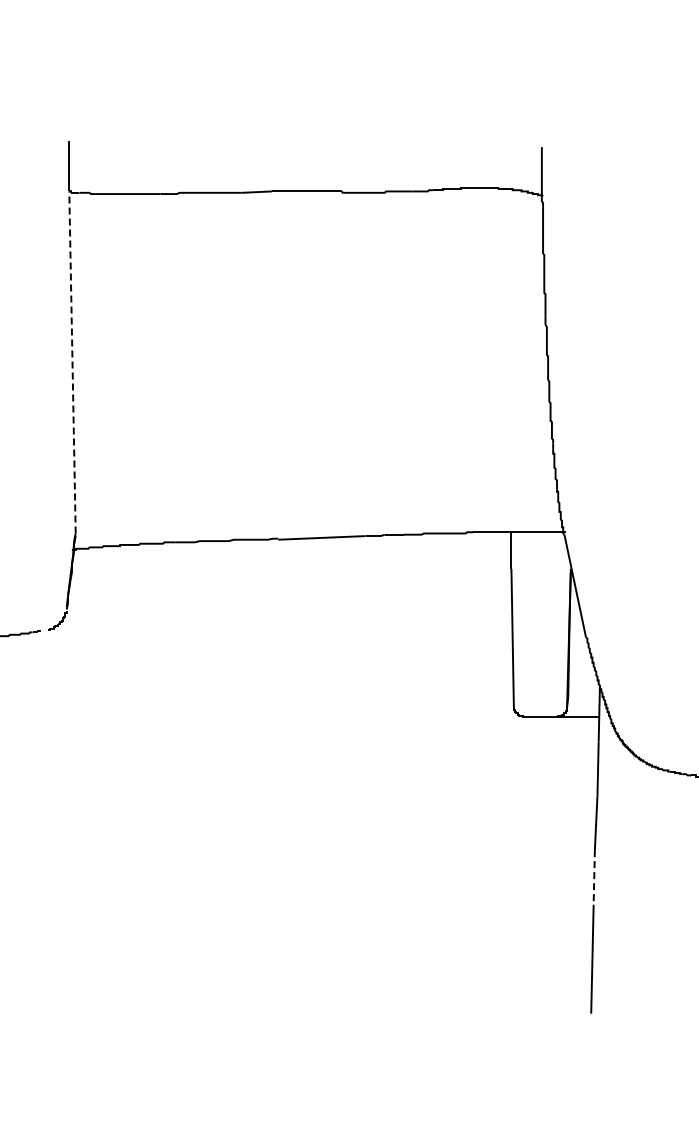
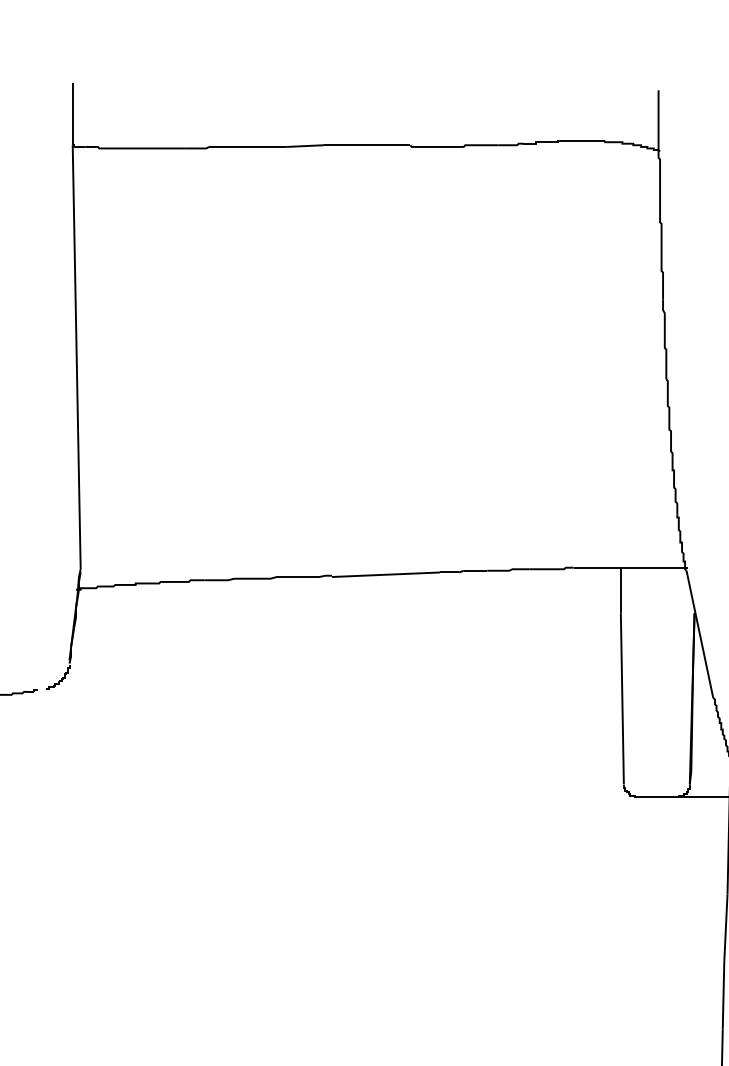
line: (72, 361) -> (76, 356), dashed -> solid
line: (594, 877) -> (723, 995), dashed -> solid

